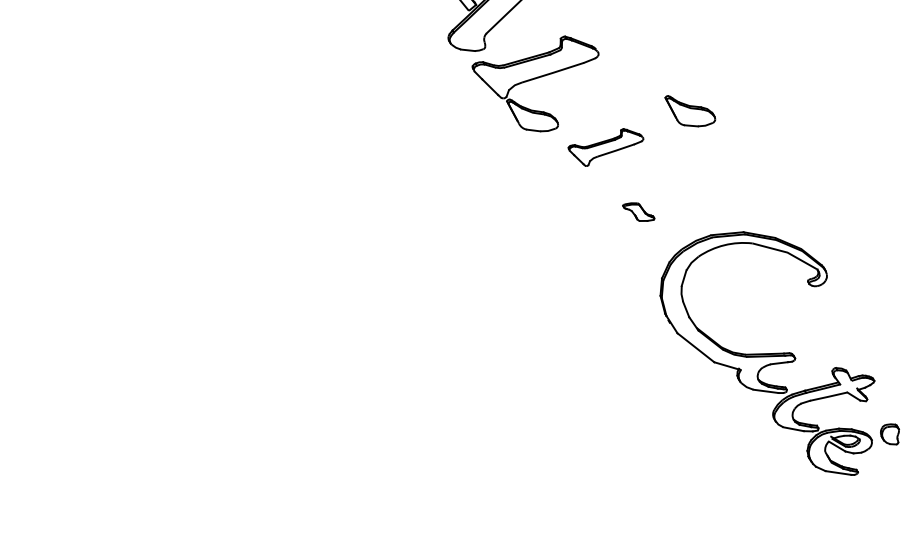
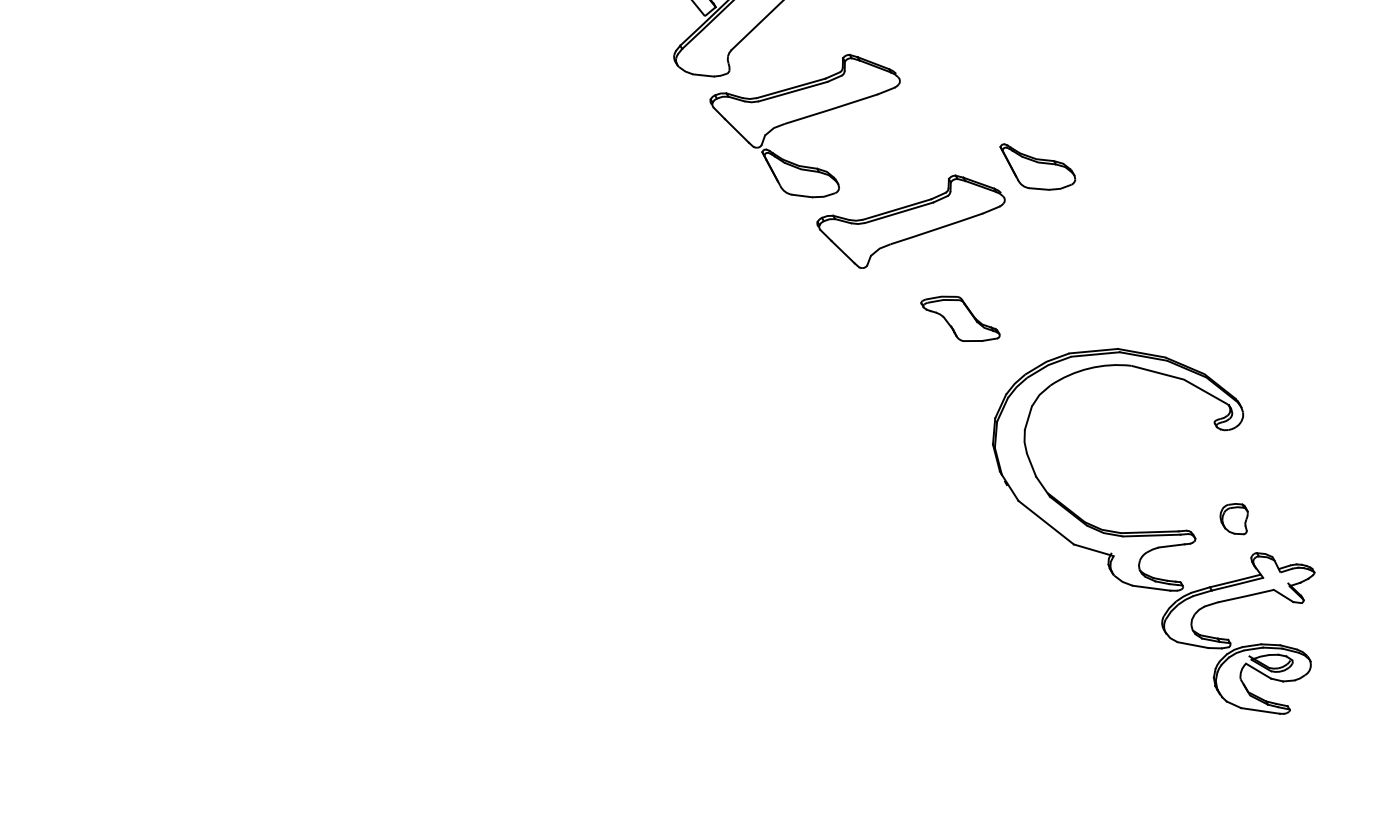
part: (605, 147) -> (910, 221), size x1.67
part: (638, 211) -> (959, 317), size x1.67
part: (889, 434) -> (1233, 519), moved

